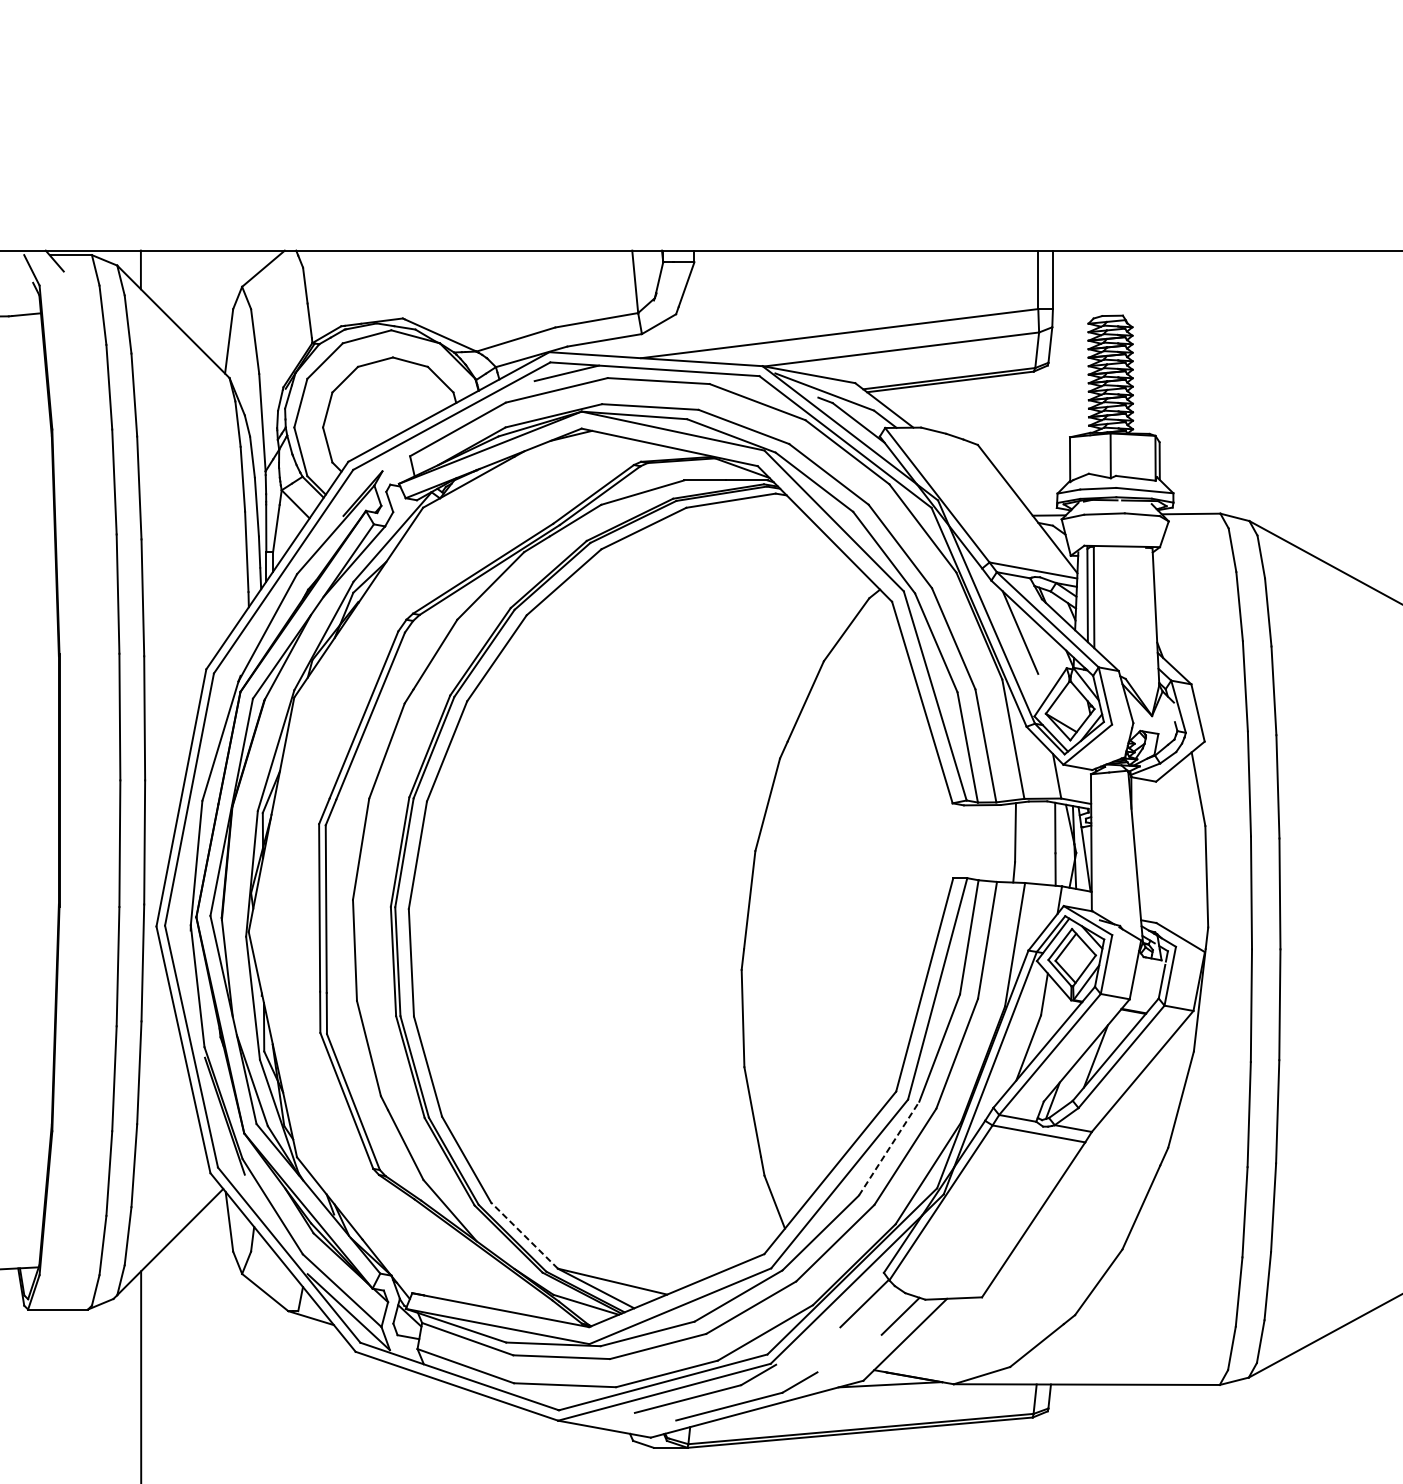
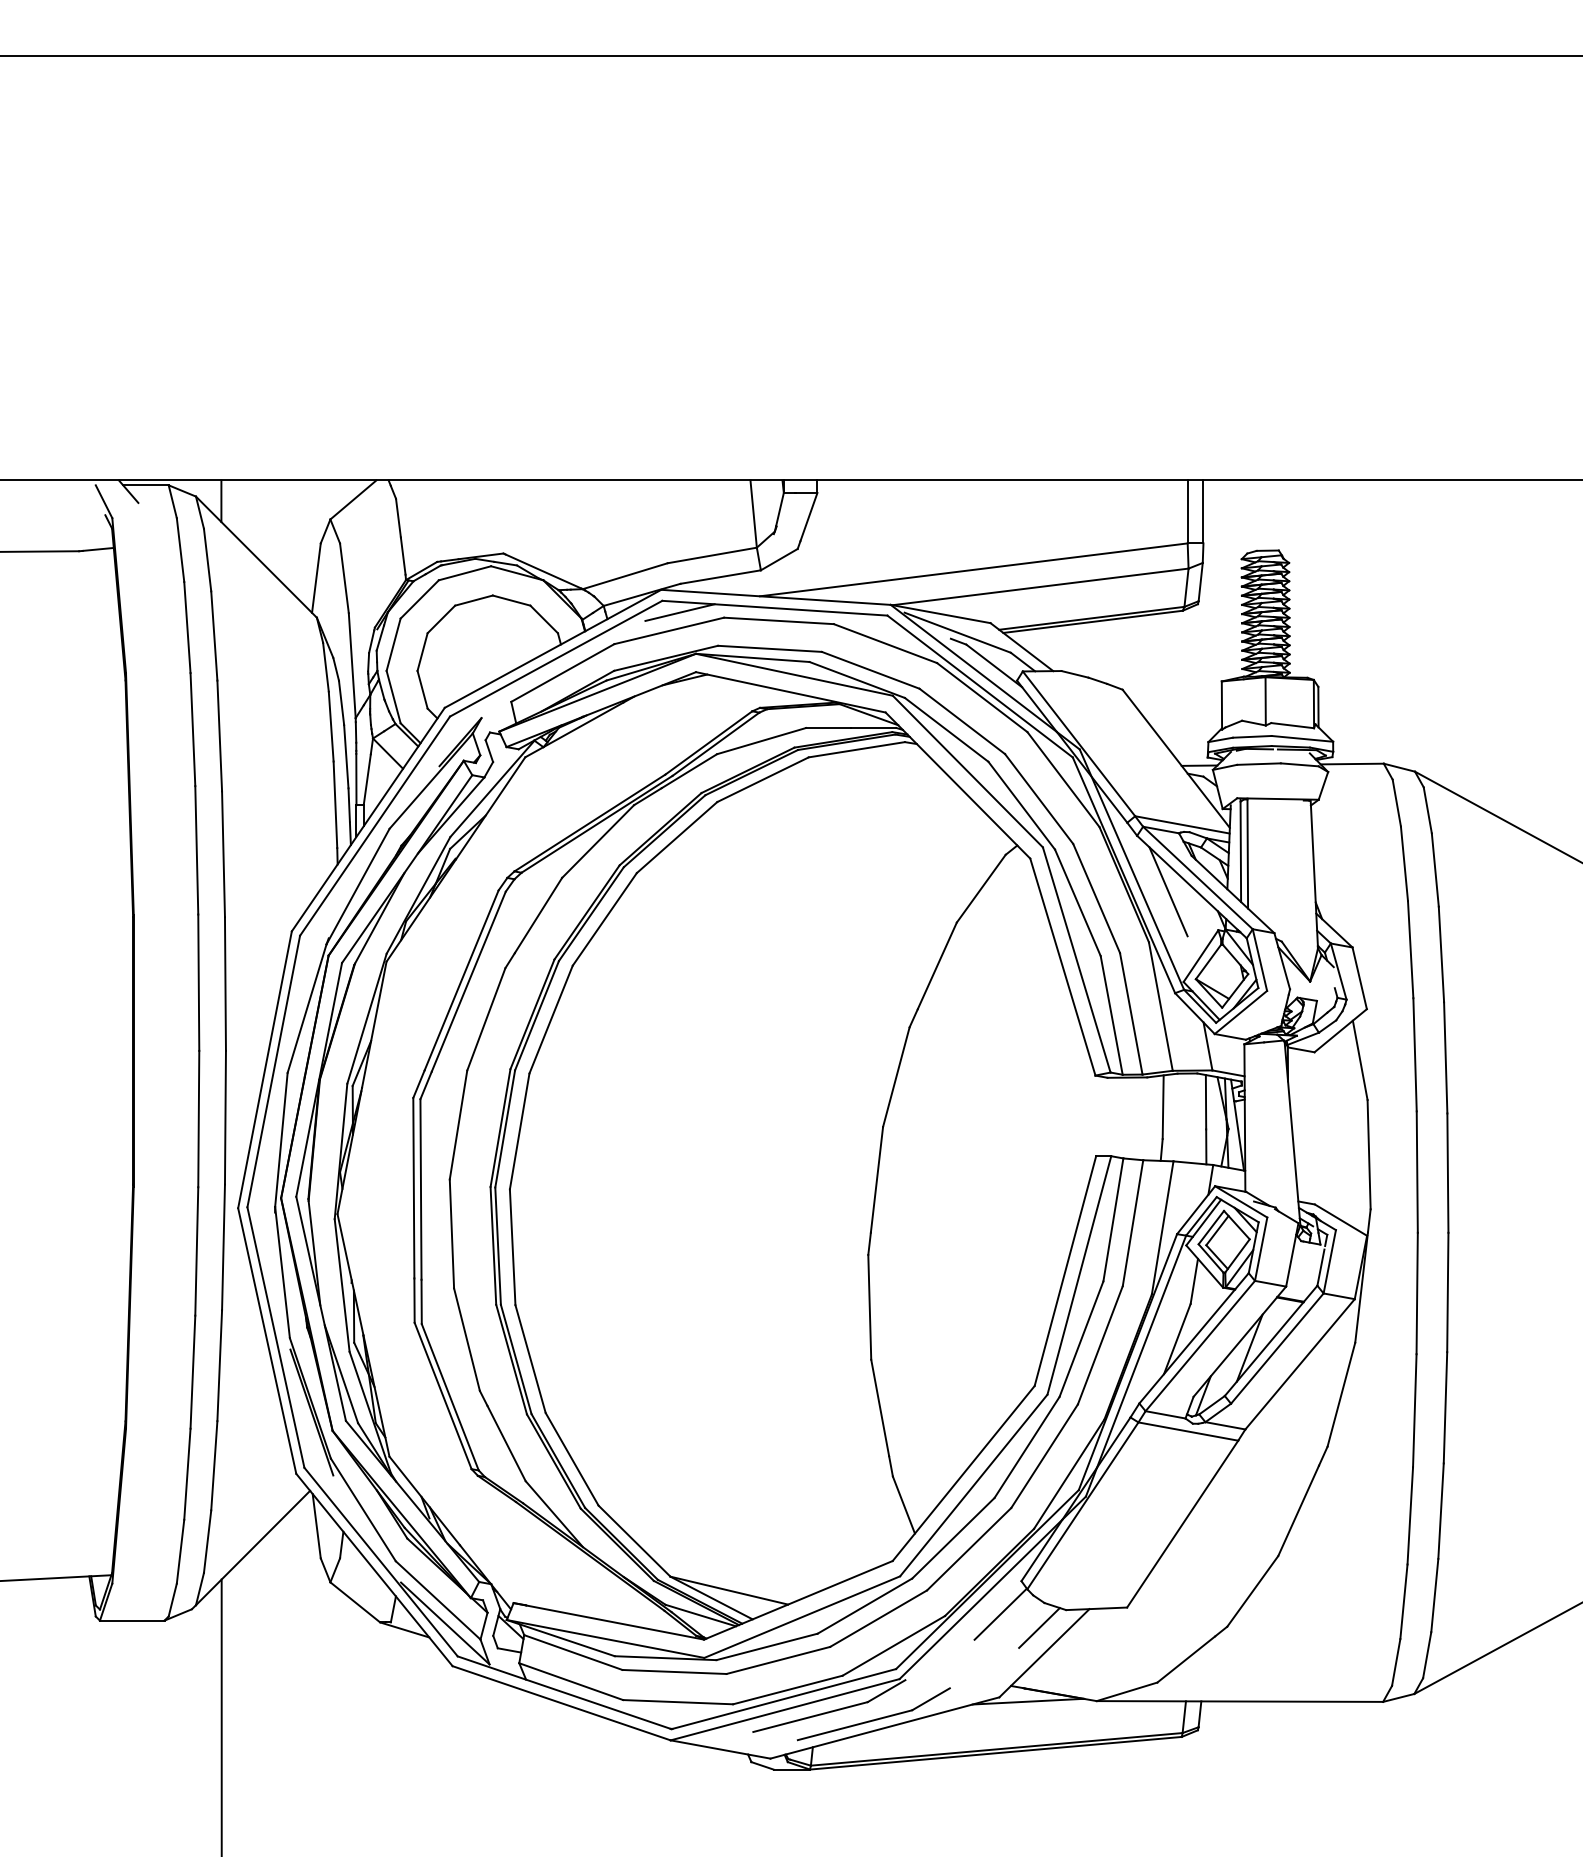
line: (889, 1148) -> (1027, 1447), dashed -> solid
line: (524, 1236) -> (634, 1541), dashed -> solid

